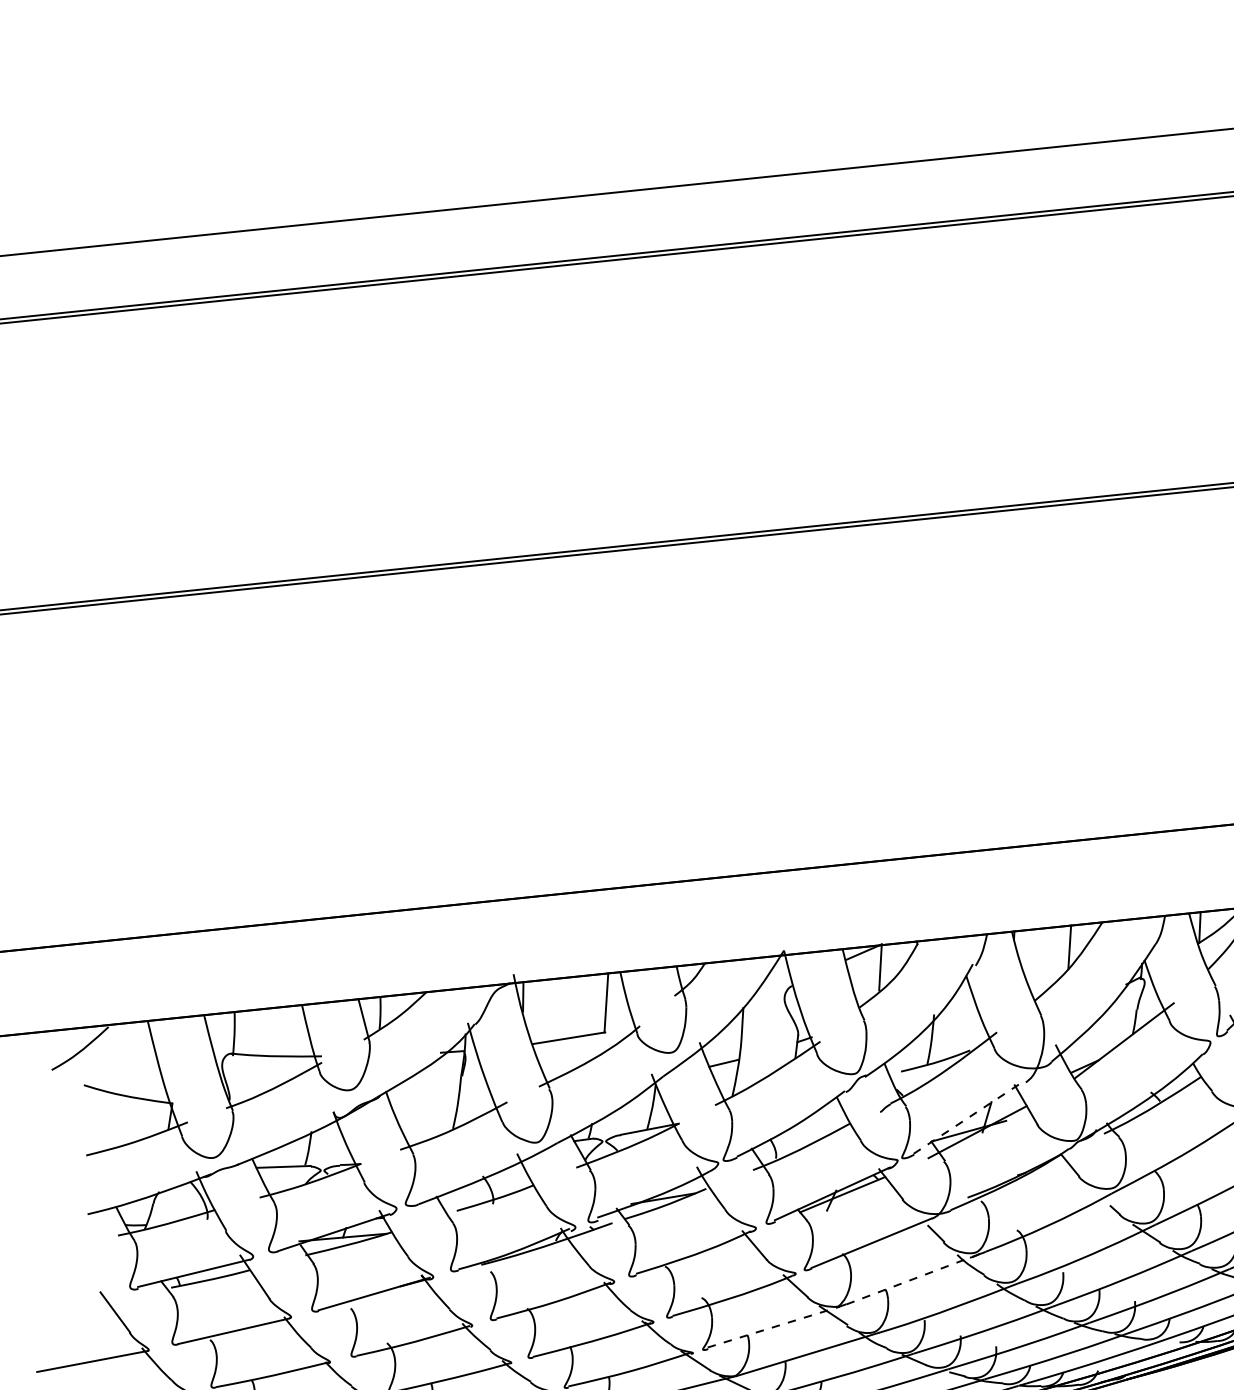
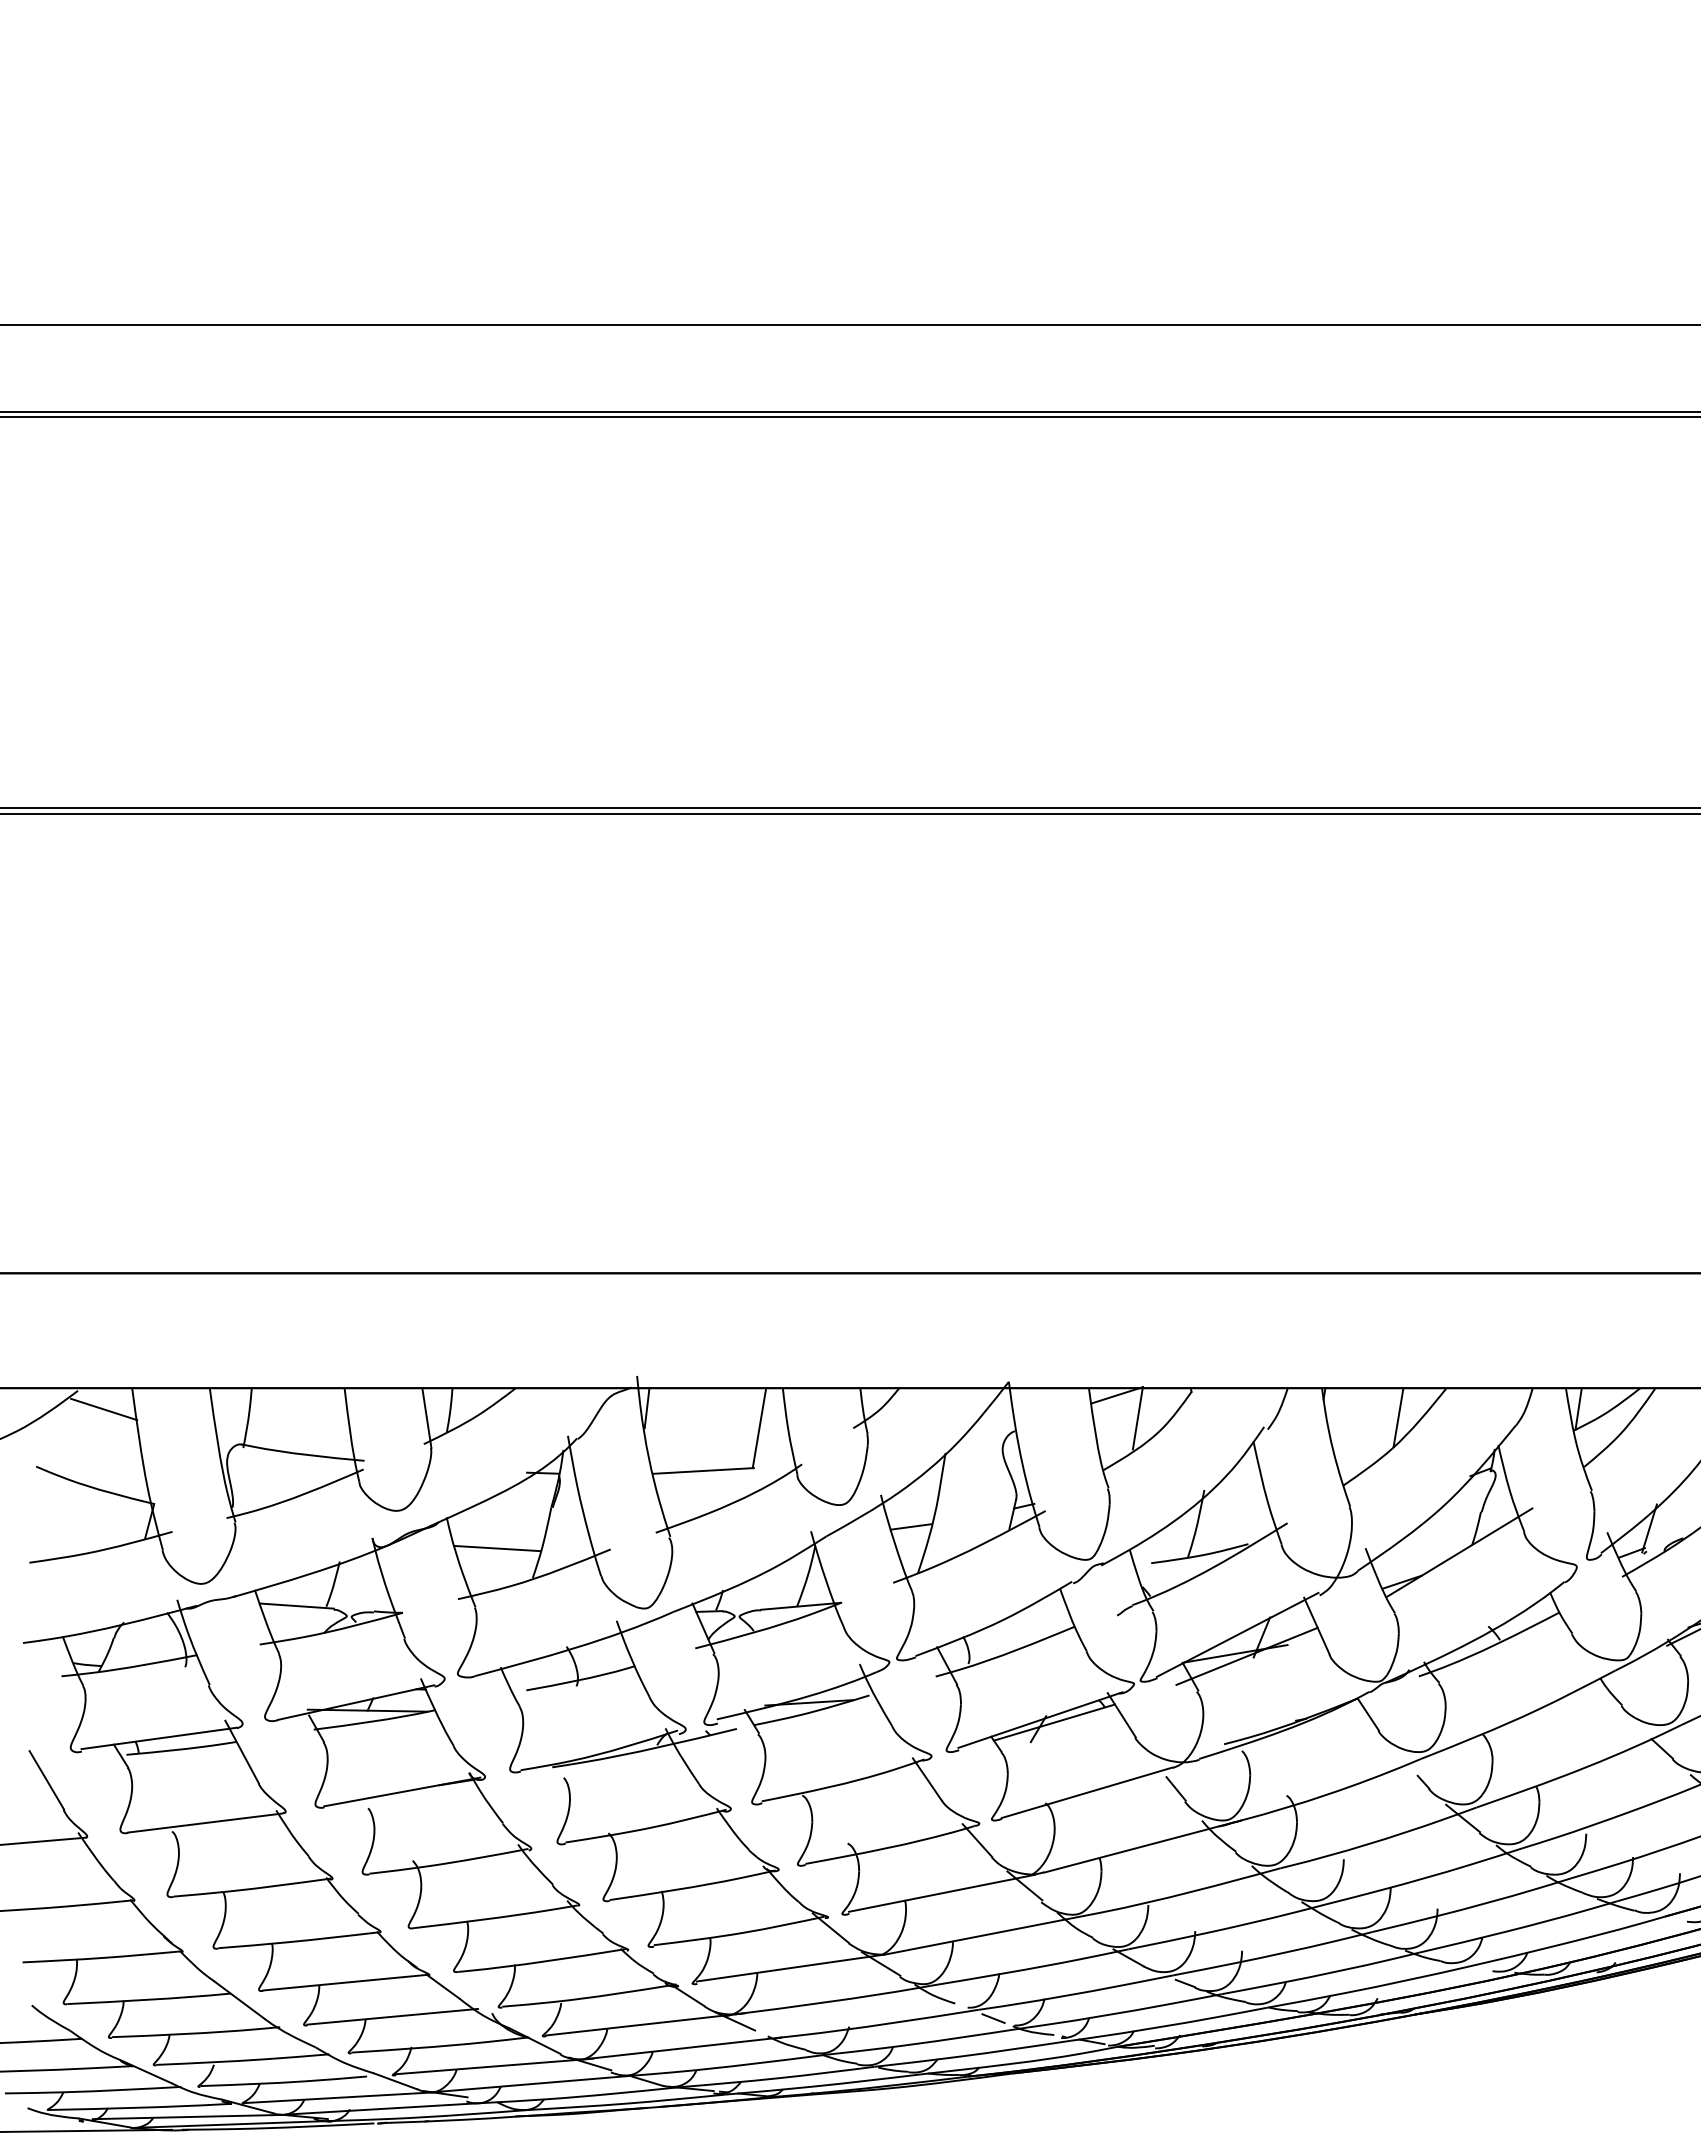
line: (129, 1038) -> (104, 1409), added
line: (425, 1110) -> (497, 1548), added
line: (969, 1116) -> (1238, 1634), dashed -> solid
line: (915, 1278) -> (1142, 1846), dashed -> solid
line: (773, 1327) -> (941, 1893), dashed -> solid

